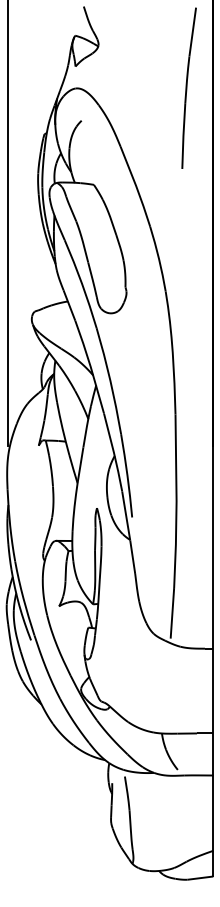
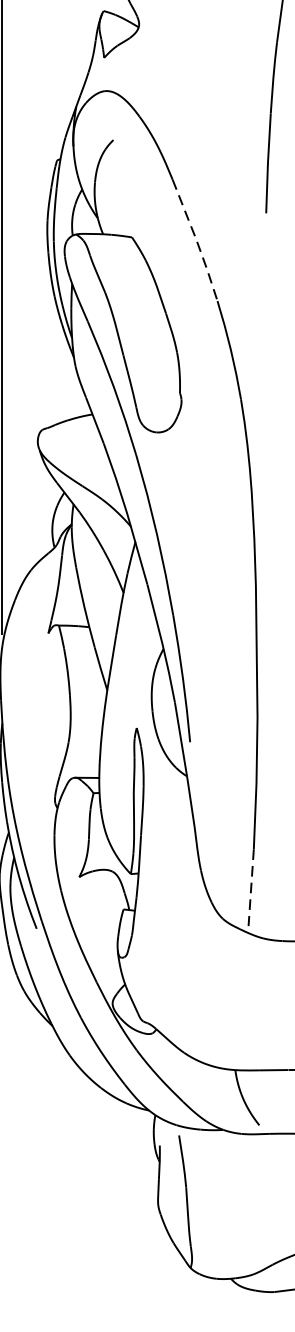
line: (136, 186) -> (196, 239), solid -> dashed
line: (172, 613) -> (251, 887), solid -> dashed

